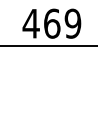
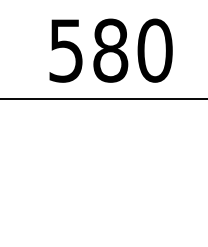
text: (51, 23) -> (109, 50), 469 -> 580

